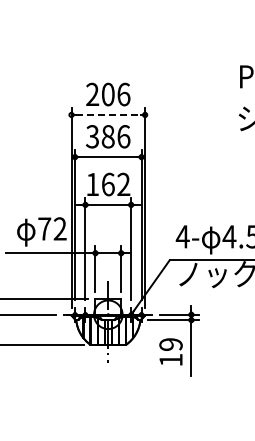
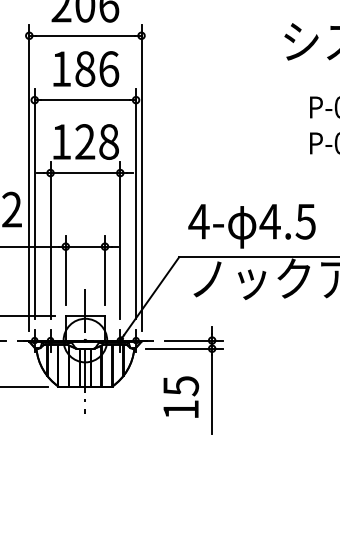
line: (108, 114) -> (85, 35), dashed -> solid
text: (92, 136) -> (61, 68), 386 -> 186
text: (115, 184) -> (96, 141), 162 -> 128
text: (170, 344) -> (180, 385), 19 -> 15

